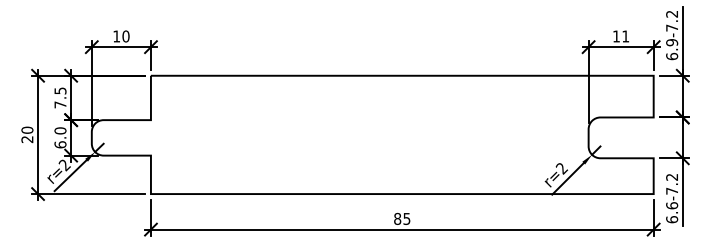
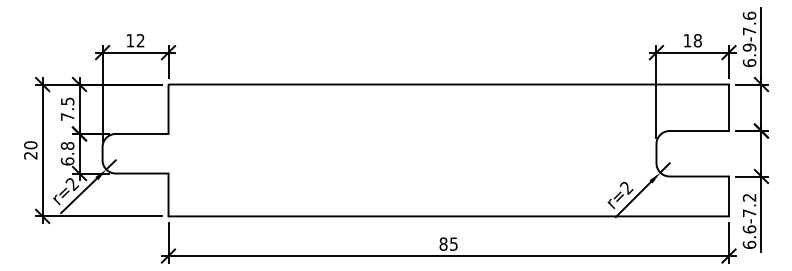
text: (672, 13) -> (749, 15), 6.9-7.2 -> 6.9-7.6
text: (125, 36) -> (140, 40), 10 -> 12
text: (625, 36) -> (697, 40), 11 -> 18
text: (60, 130) -> (67, 145), 6.0 -> 6.8

